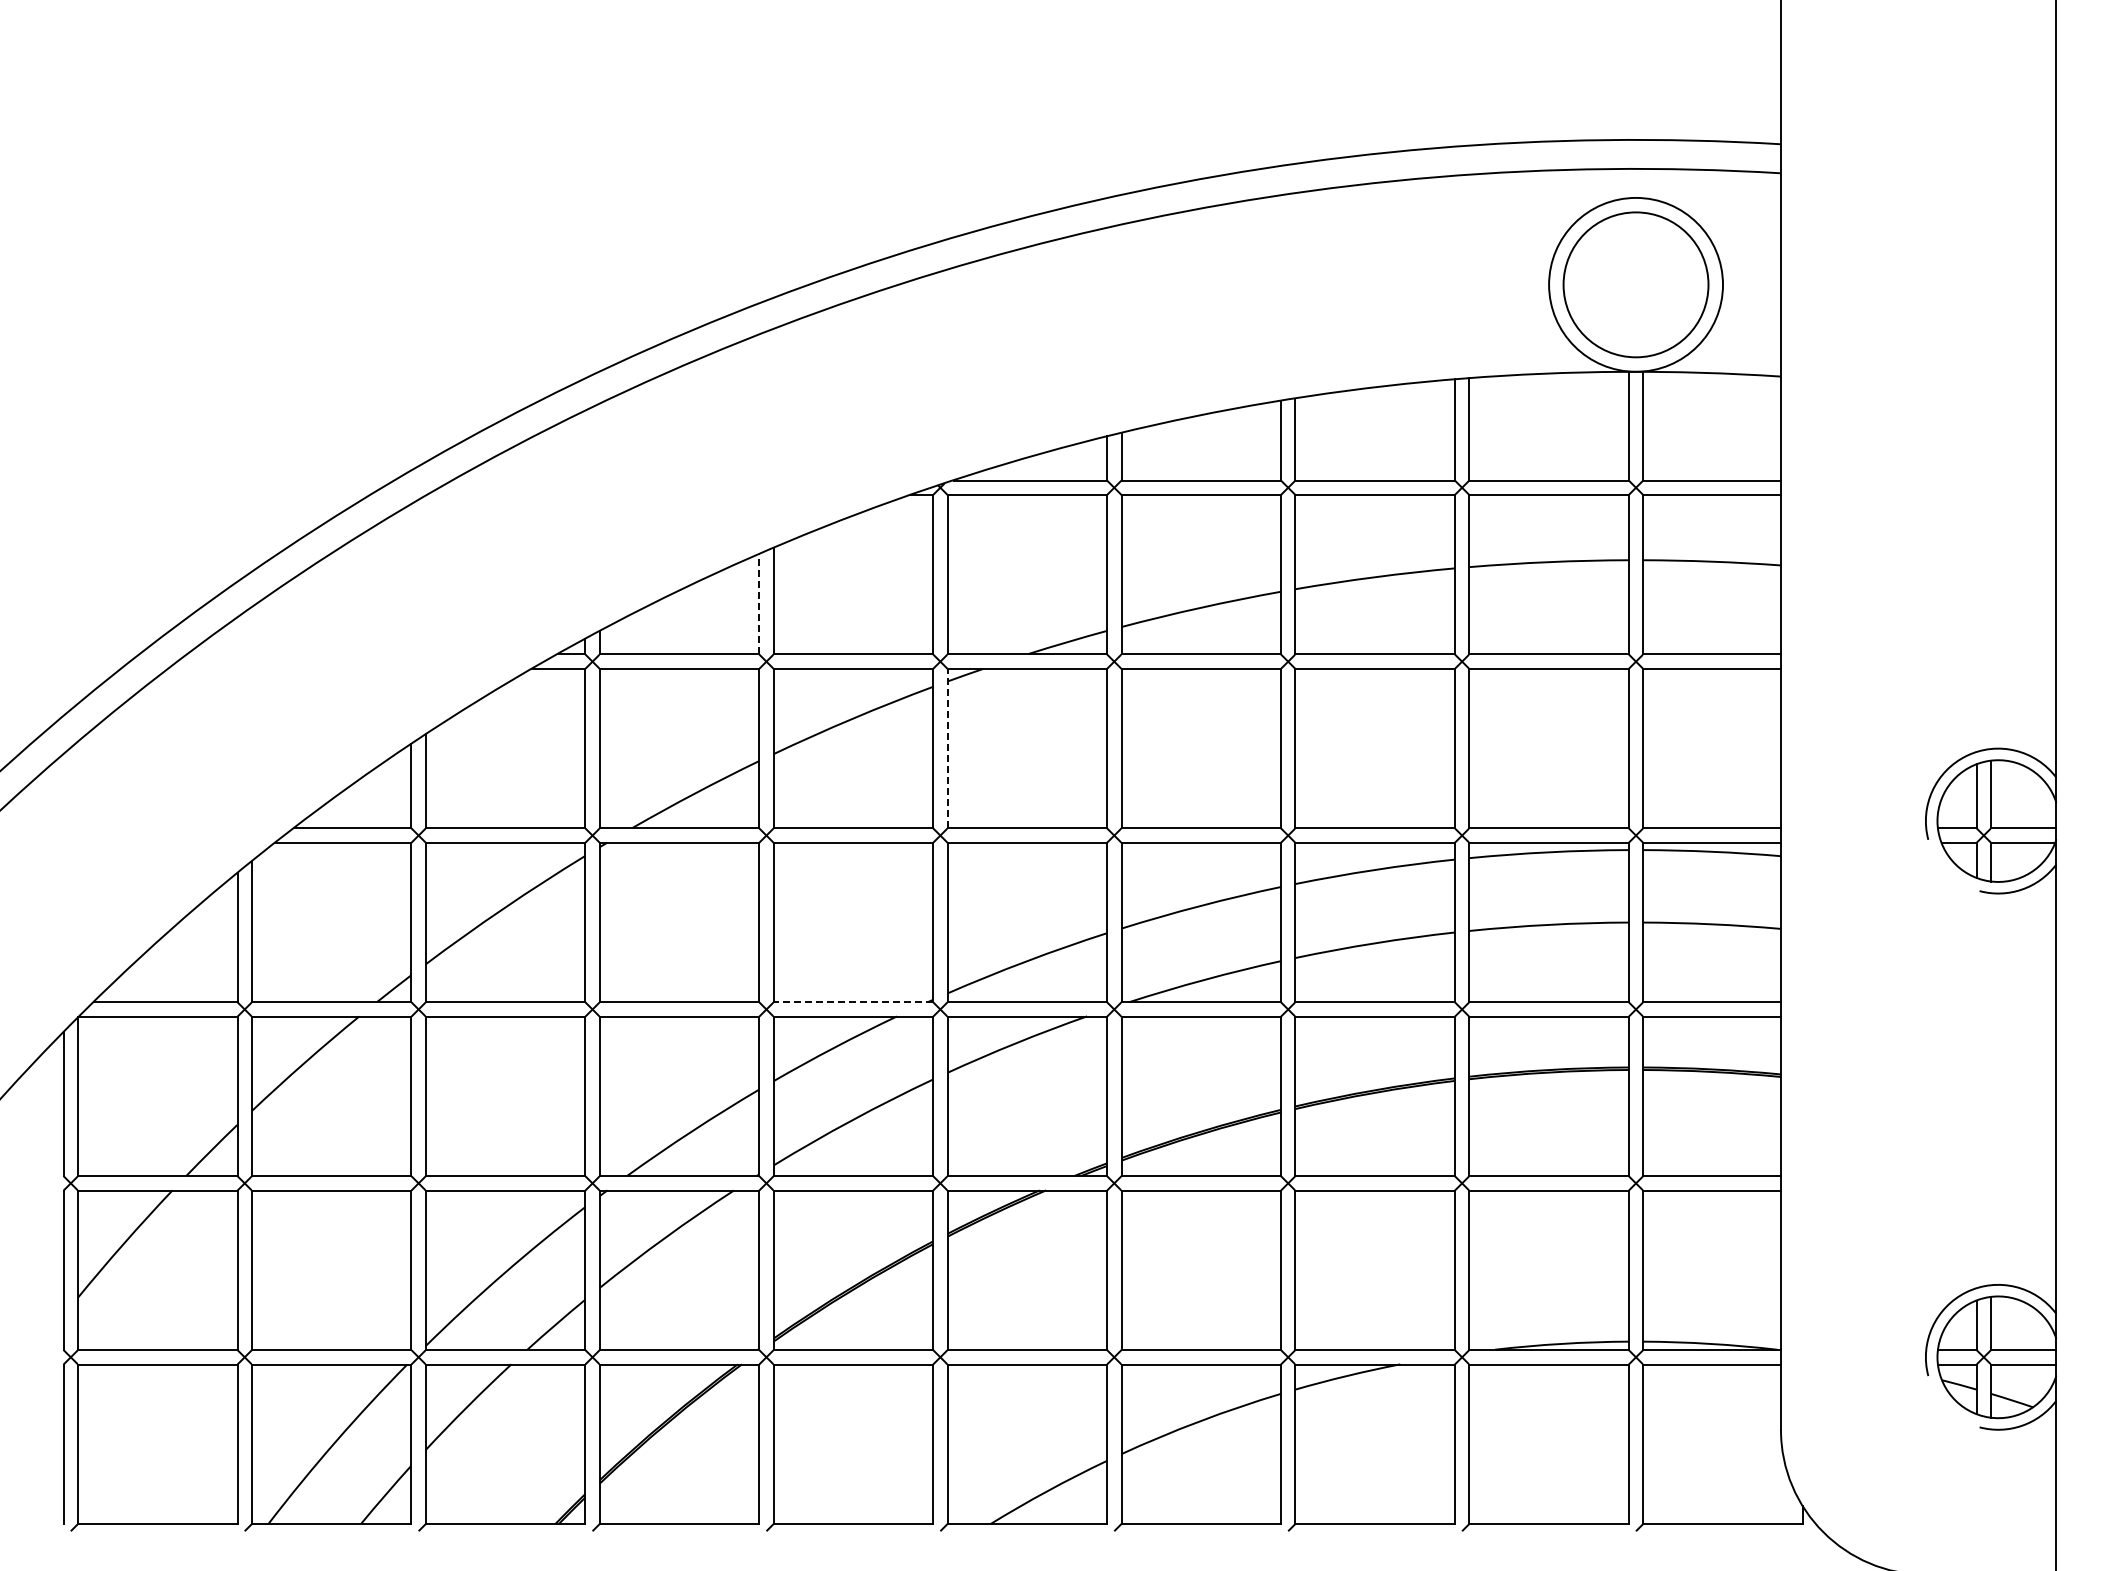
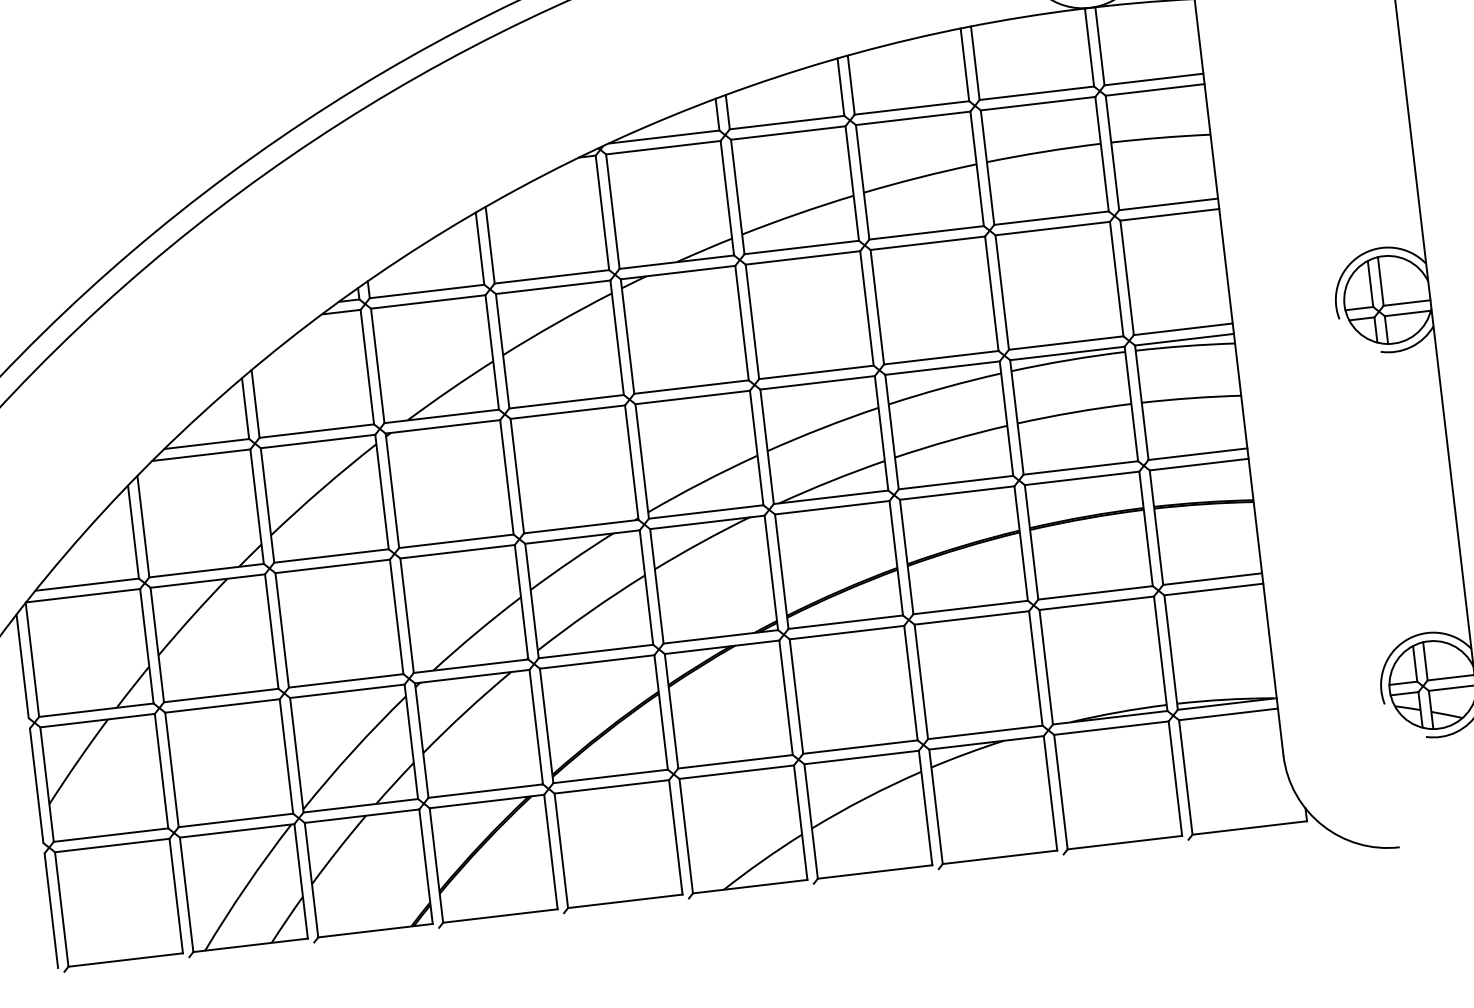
line: (759, 603) -> (480, 248), dashed -> solid
line: (947, 748) -> (627, 336), dashed -> solid
line: (853, 1002) -> (581, 526), dashed -> solid

